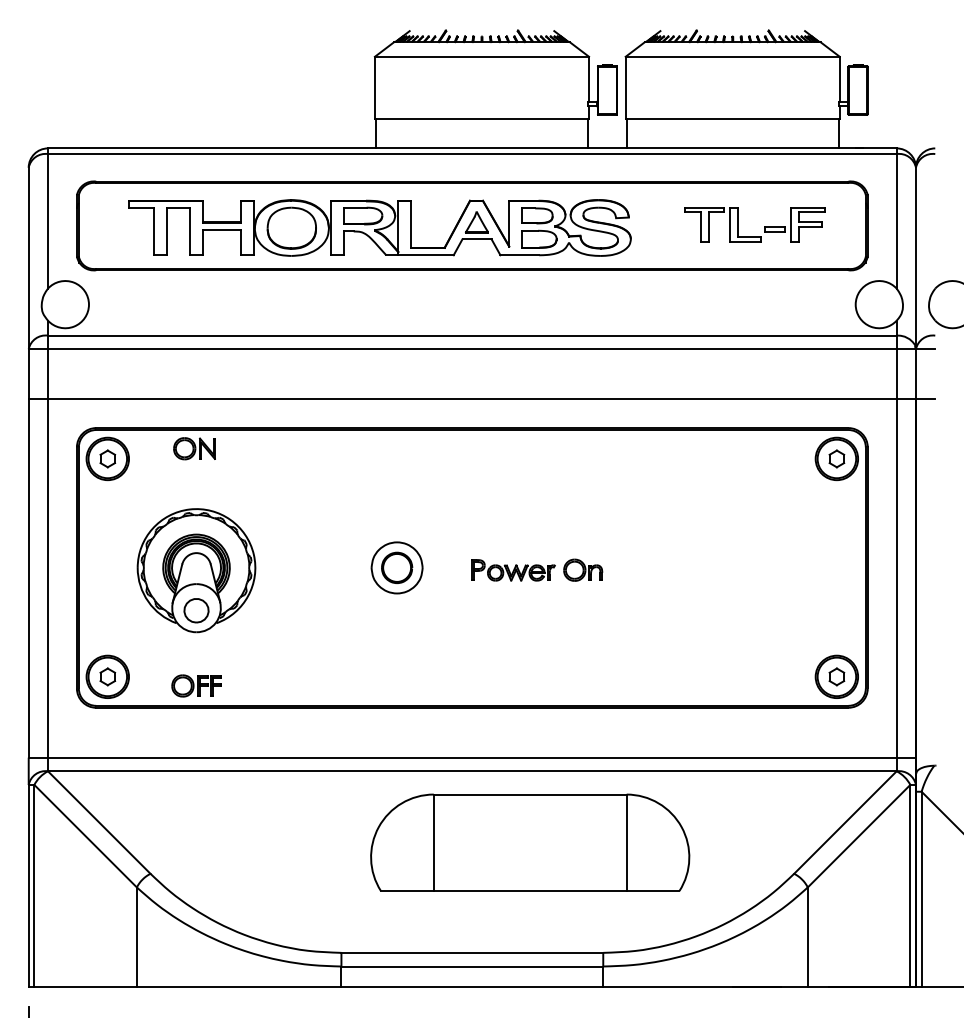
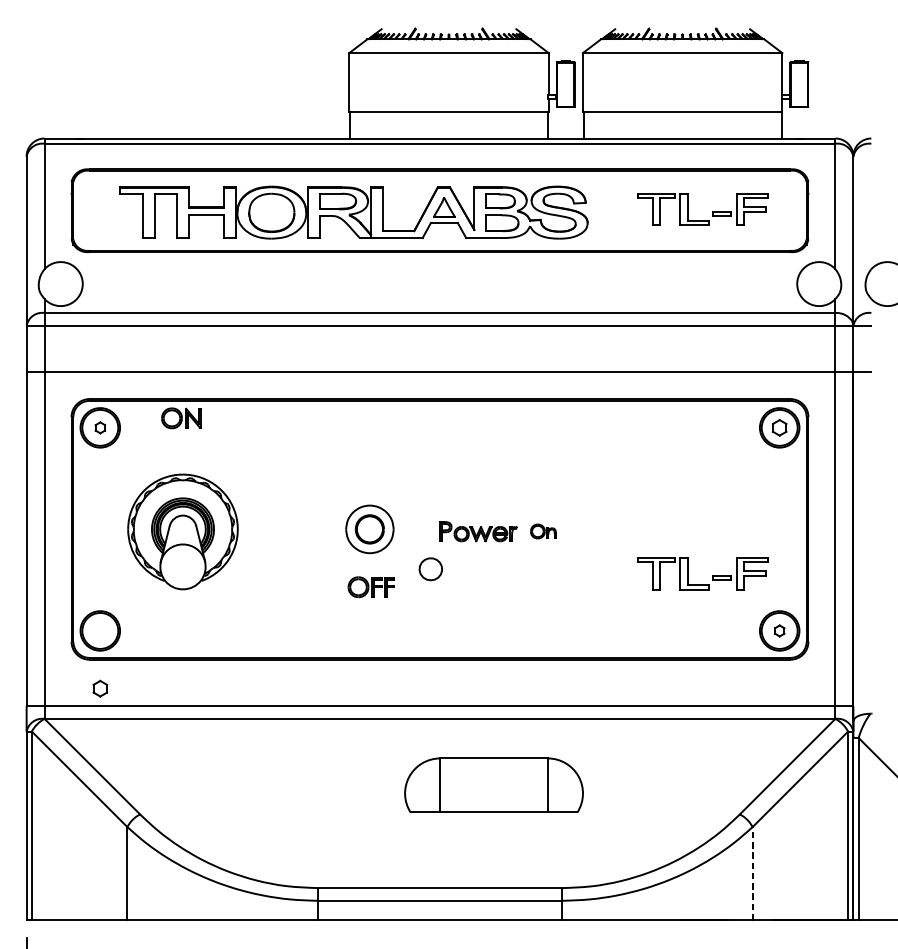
part: (107, 458) -> (100, 427), size x0.7
part: (583, 569) -> (543, 530), size x0.7
part: (196, 610) -> (430, 569), moved
part: (764, 617) -> (712, 575), added
part: (107, 676) -> (100, 688), moved
part: (836, 676) -> (779, 630), size x0.7
part: (196, 685) -> (371, 586), moved
part: (530, 842) -> (494, 785), size x0.6
line: (807, 936) -> (752, 872), solid -> dashed

